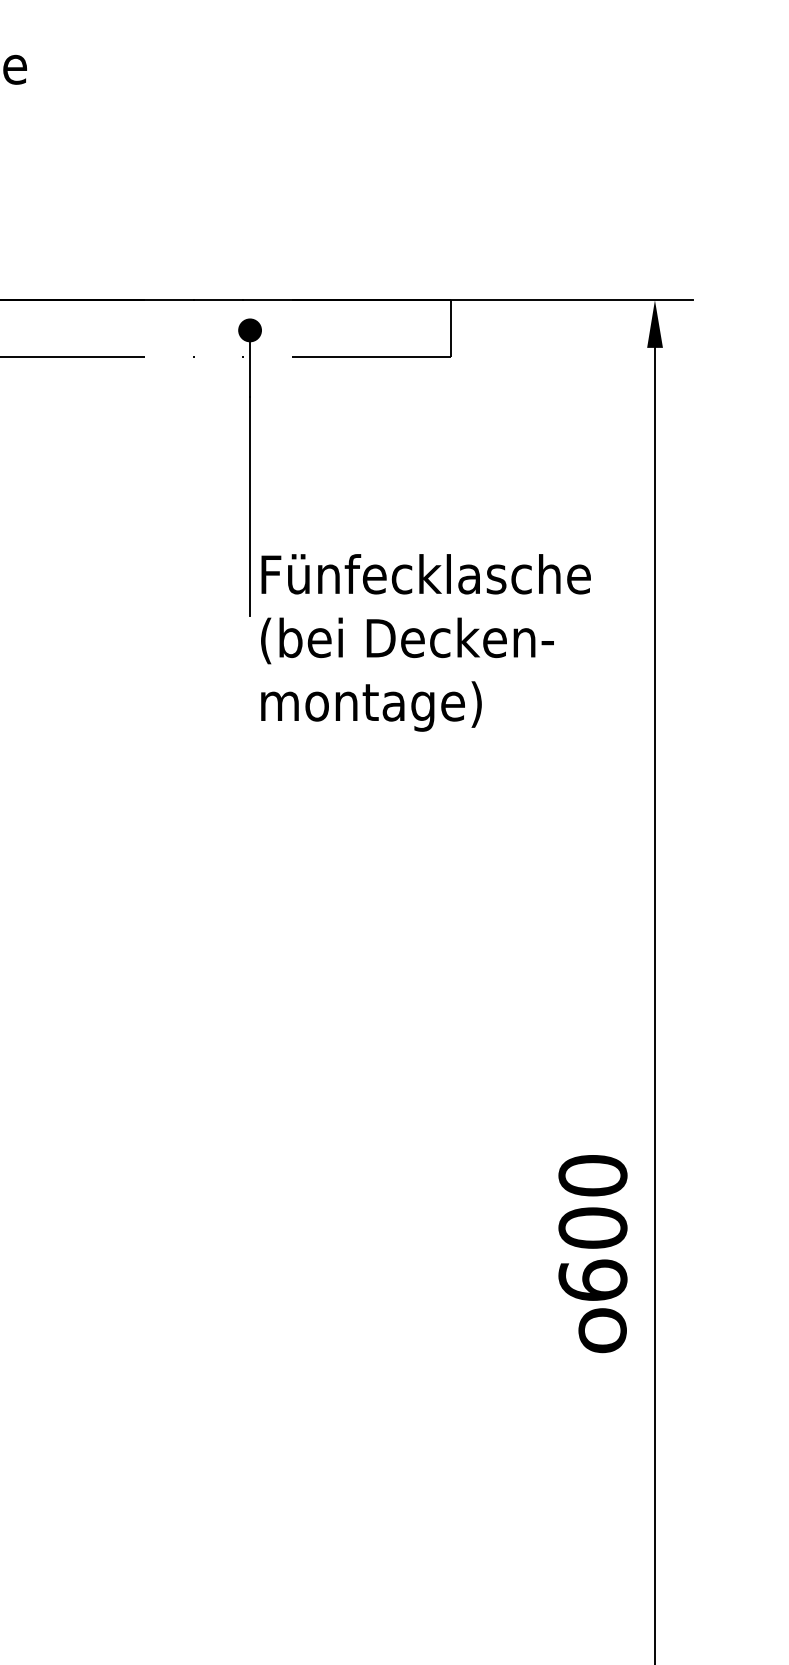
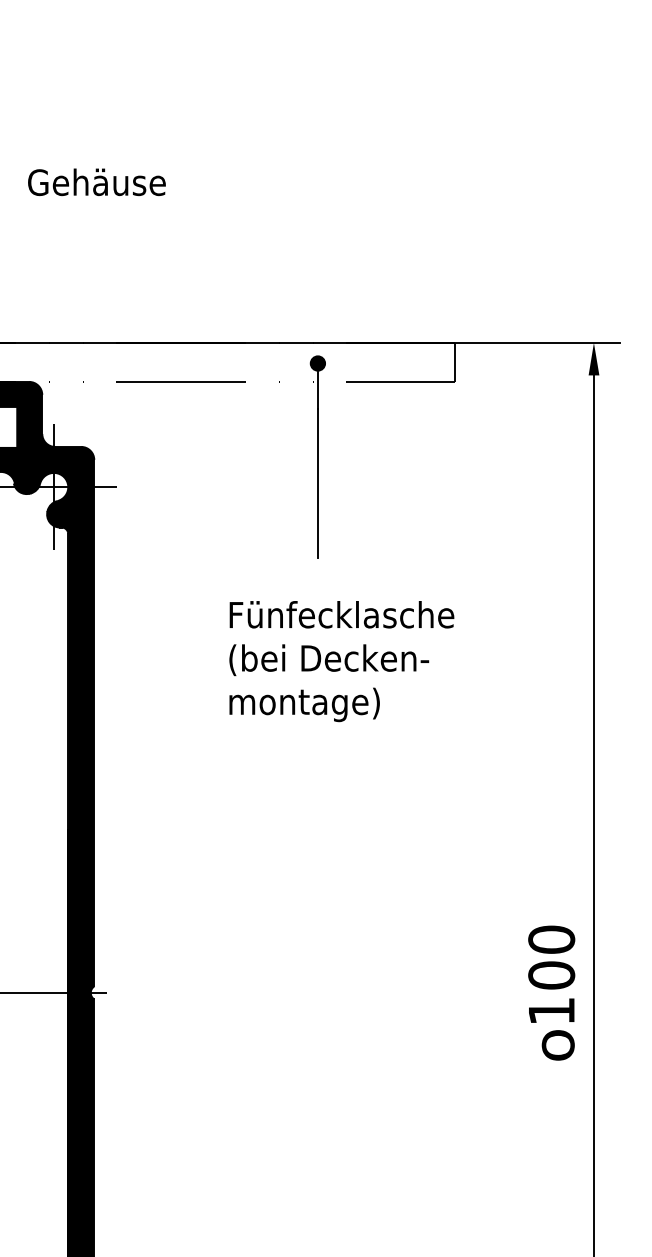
text: (425, 642) -> (341, 661), moved
text: (592, 1279) -> (551, 1010), 600 -> 100

